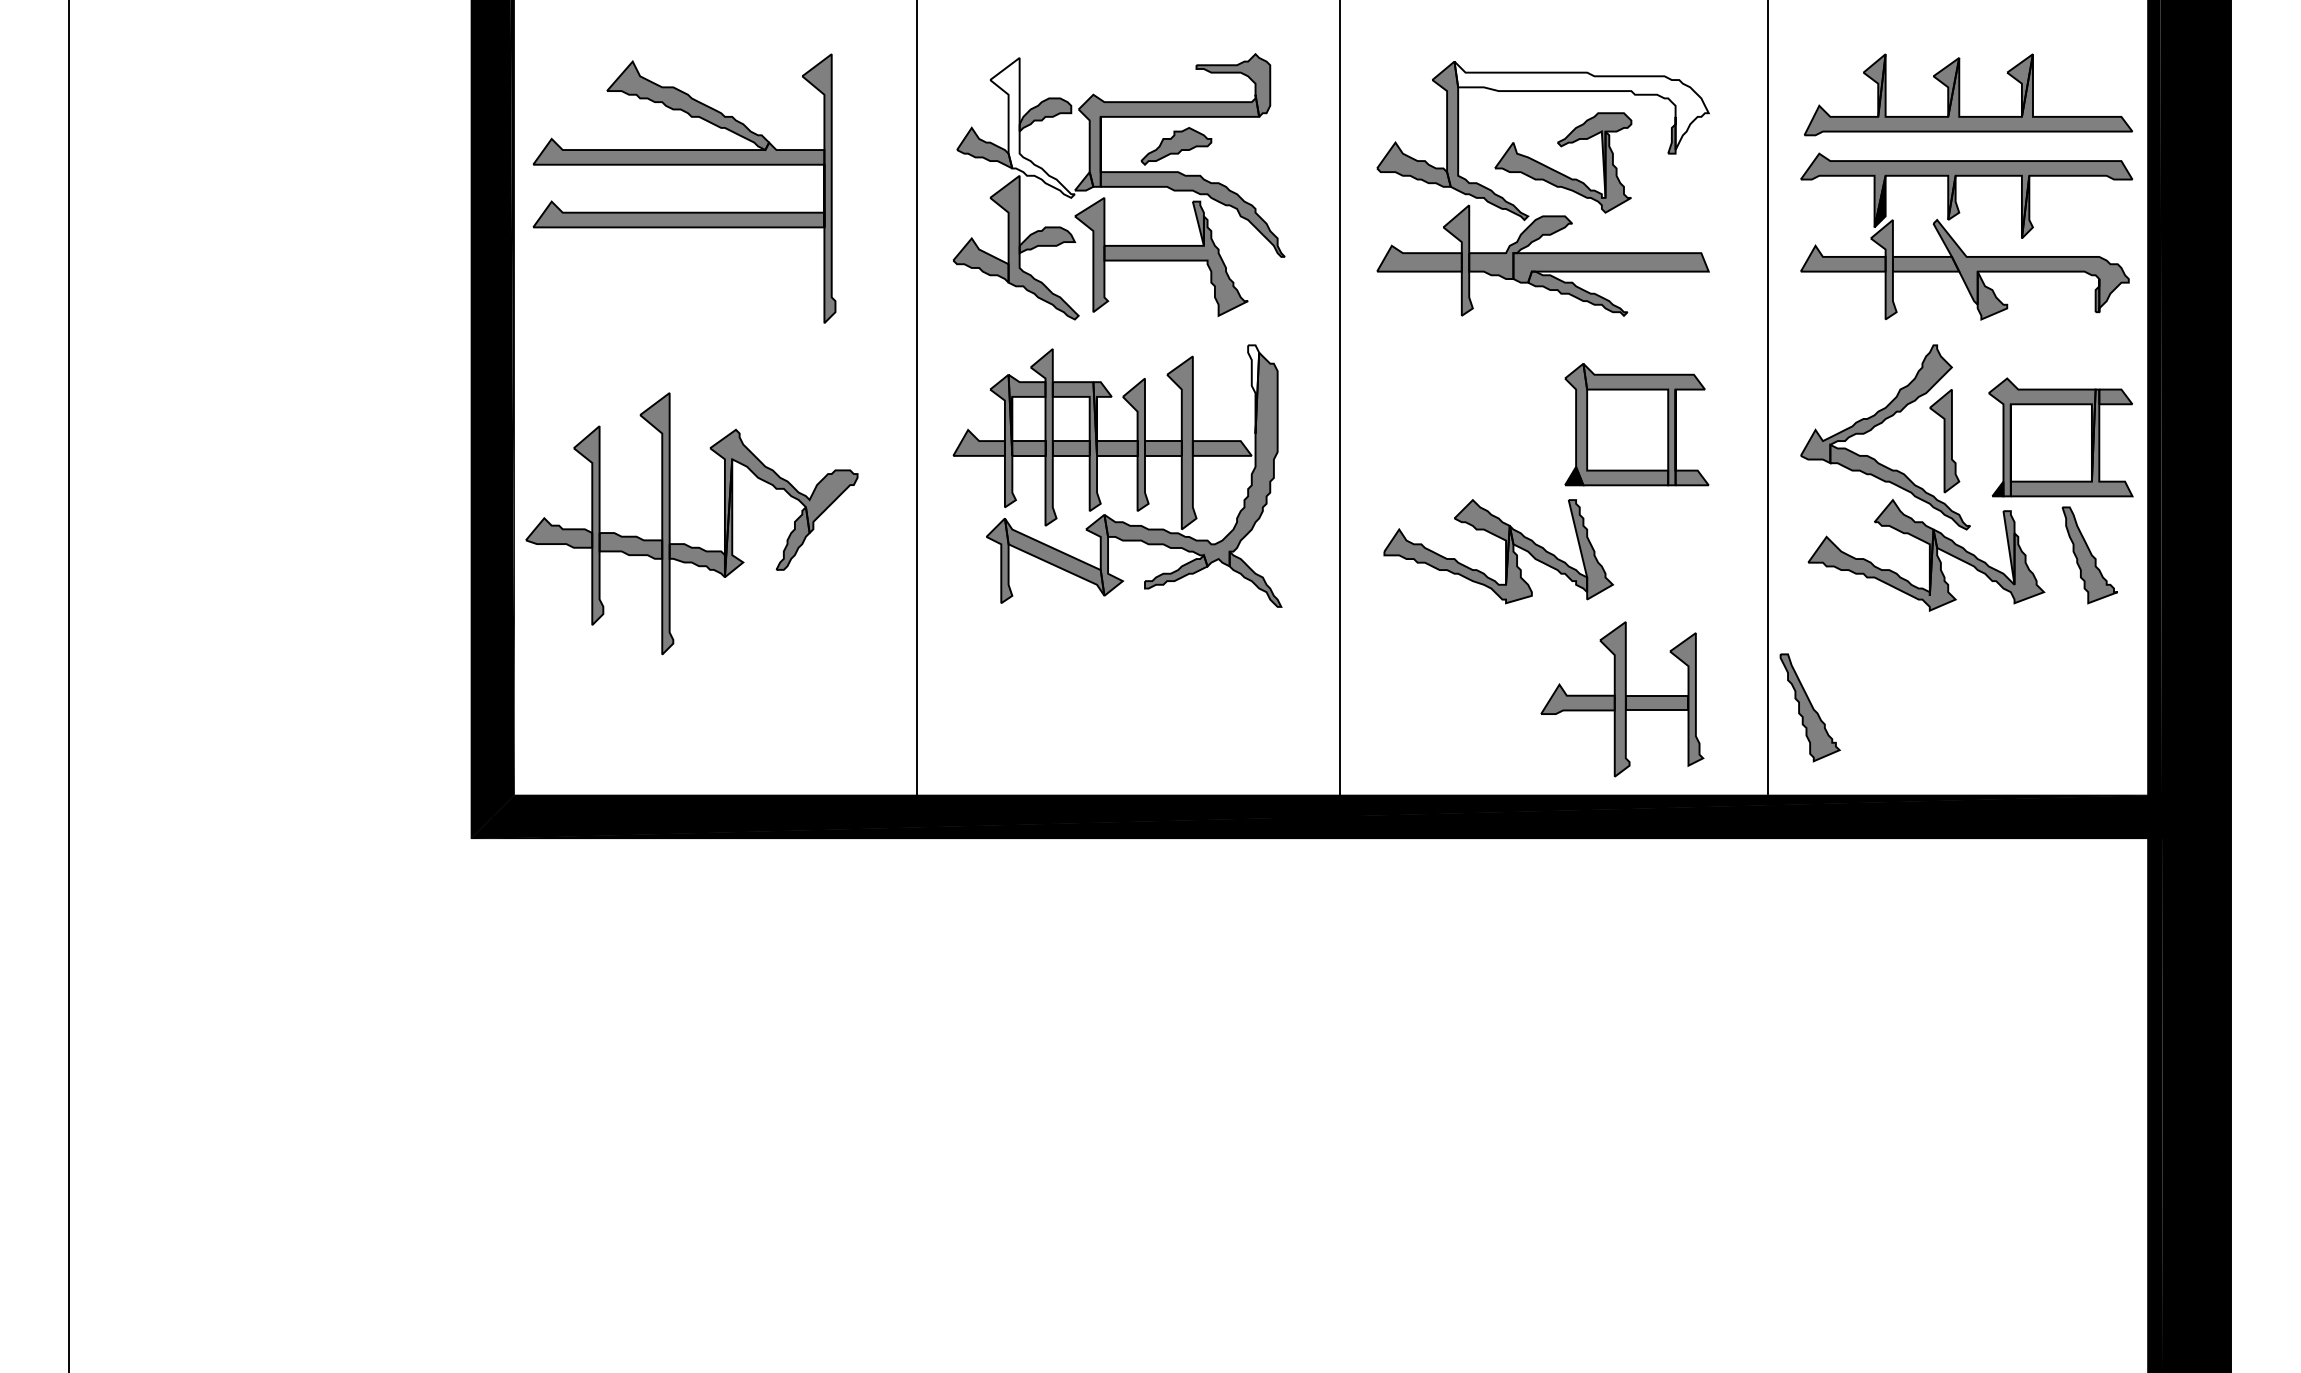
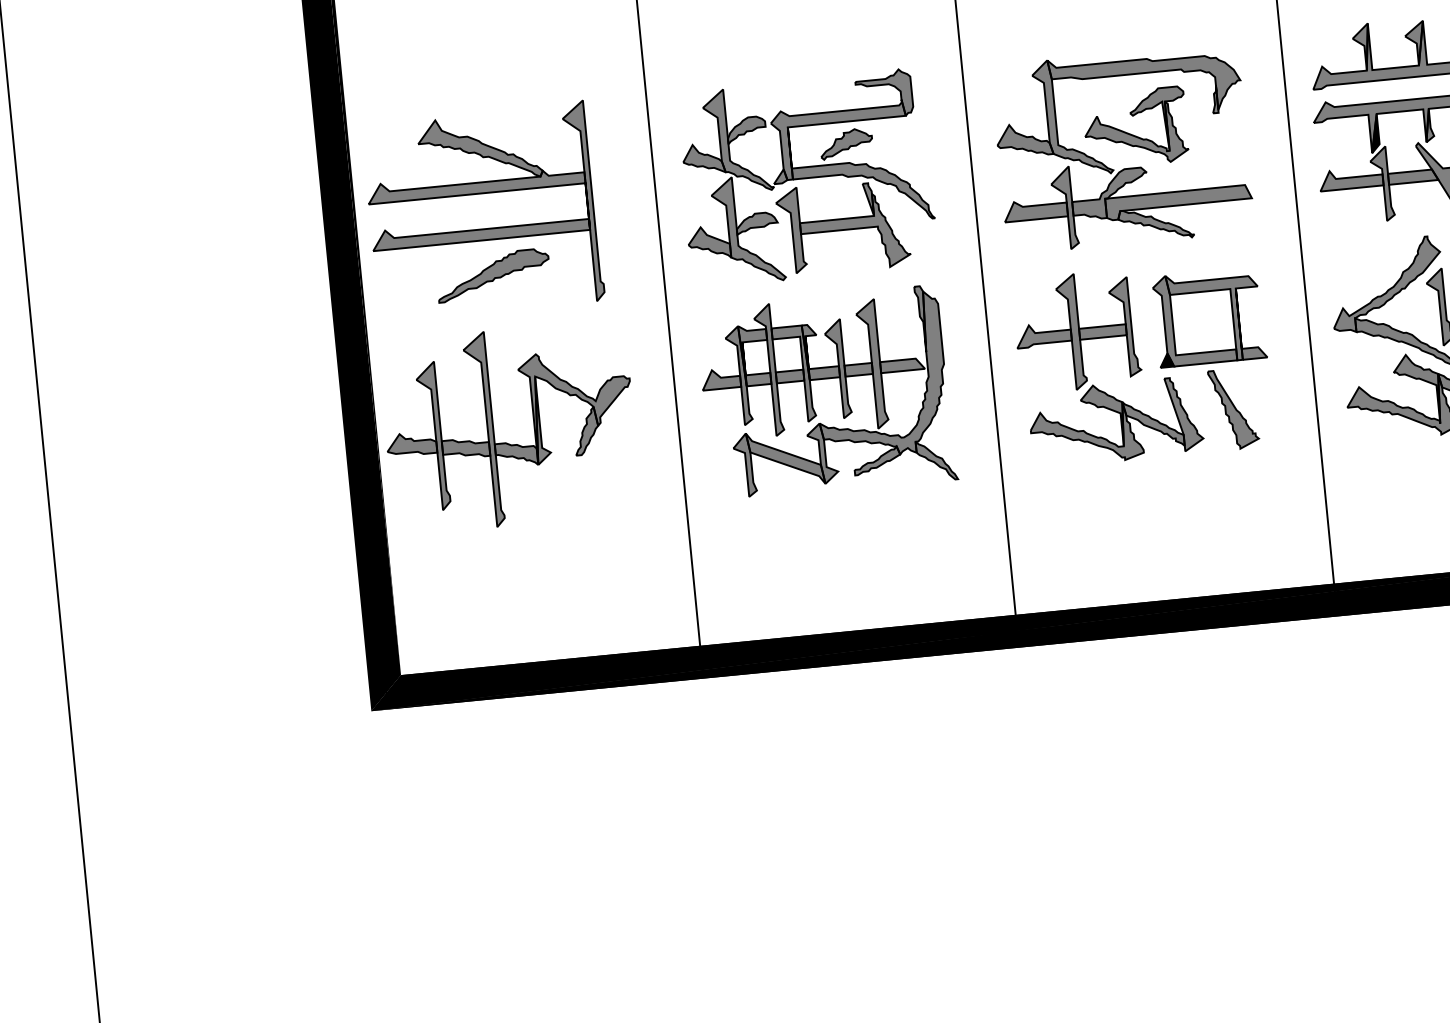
fill: (1581, 105) -> (1145, 83), added
fill: (1032, 127) -> (737, 140), added
part: (689, 275) -> (493, 275), added
fill: (1253, 389) -> (921, 319), added
part: (685, 543) -> (506, 442), moved
part: (1622, 699) -> (1076, 331), moved
part: (1809, 707) -> (1233, 409), moved

